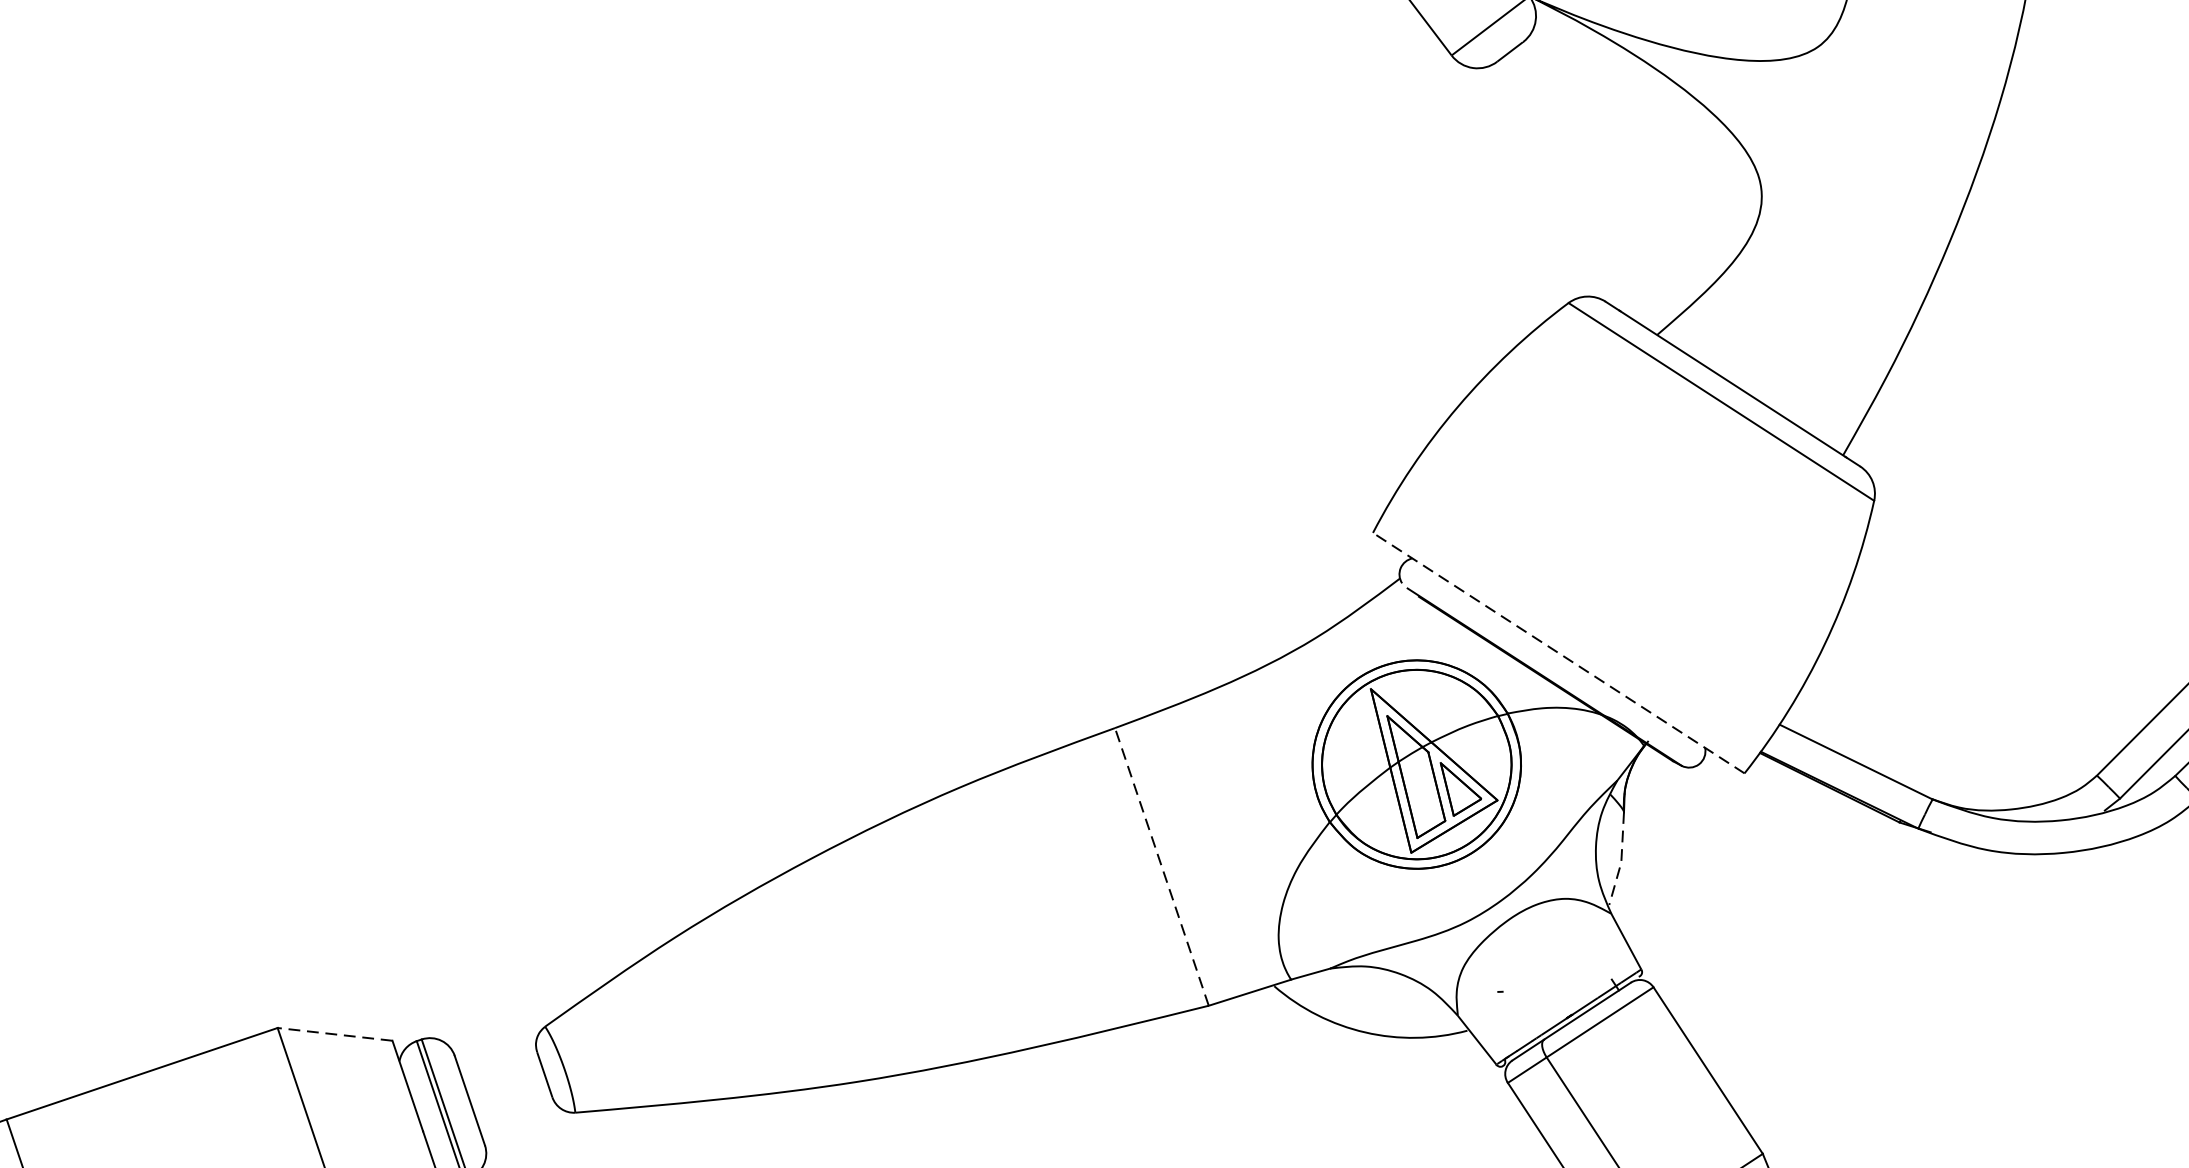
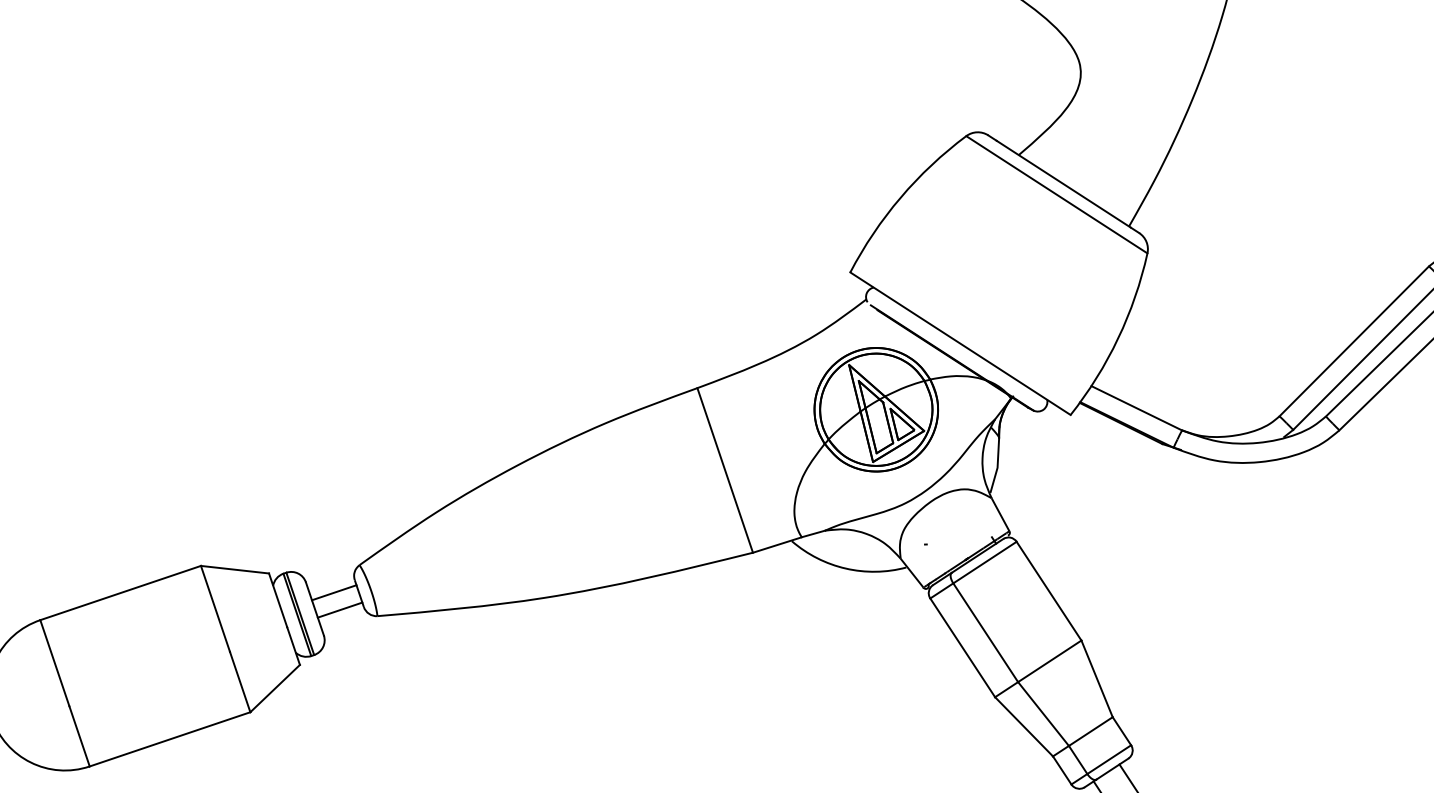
line: (1558, 652) -> (960, 343), dashed -> solid
line: (1621, 860) -> (997, 466), dashed -> solid
line: (1162, 867) -> (725, 470), dashed -> solid
line: (334, 1034) -> (234, 569), dashed -> solid
line: (501, 1072) -> (333, 592), added
line: (511, 1101) -> (339, 609), added

